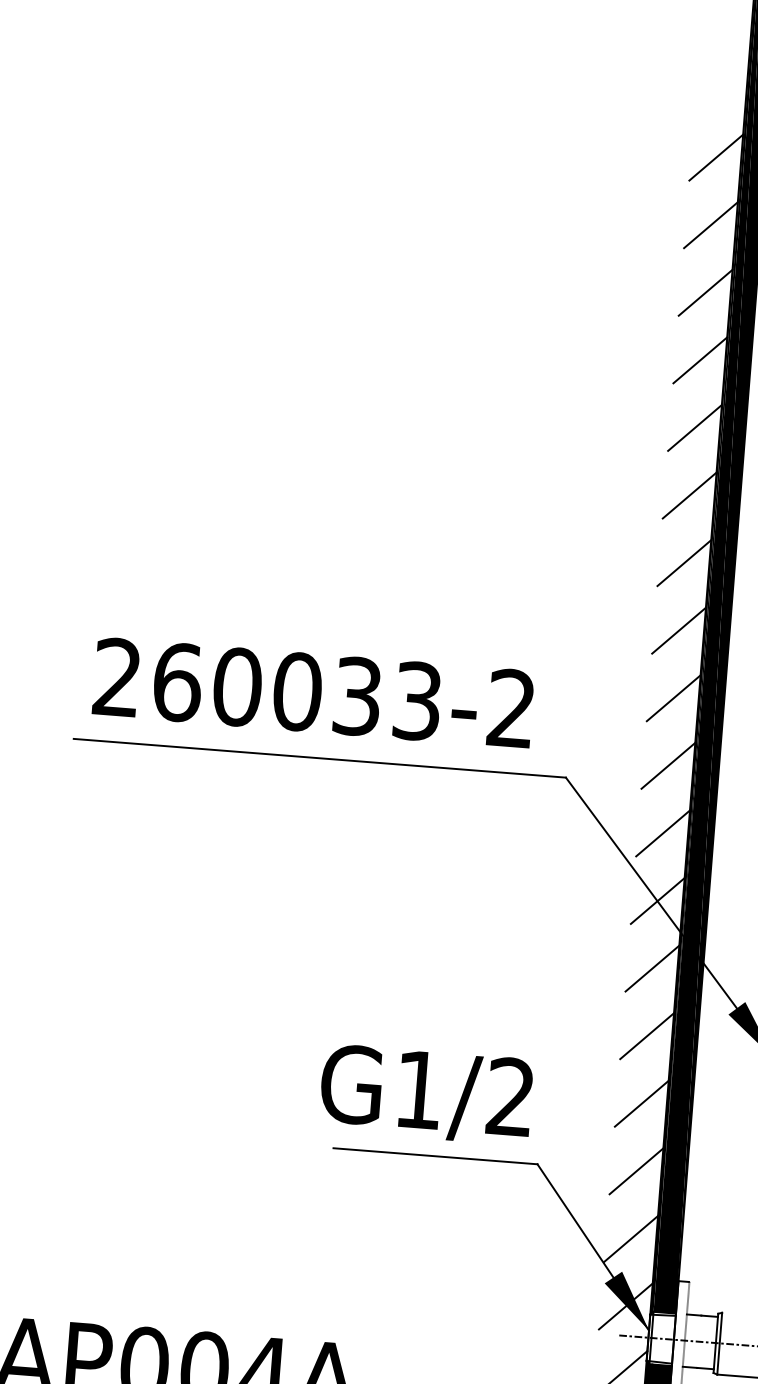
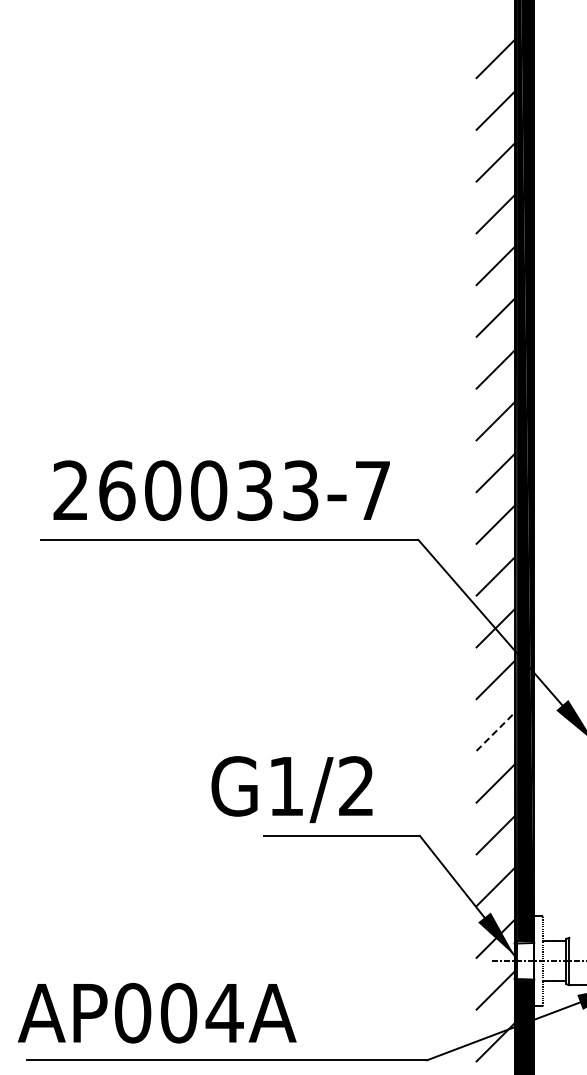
text: (511, 707) -> (372, 489), 260033-2 -> 260033-7
line: (646, 1035) -> (495, 731), solid -> dashed
text: (425, 1094) -> (291, 789), moved

